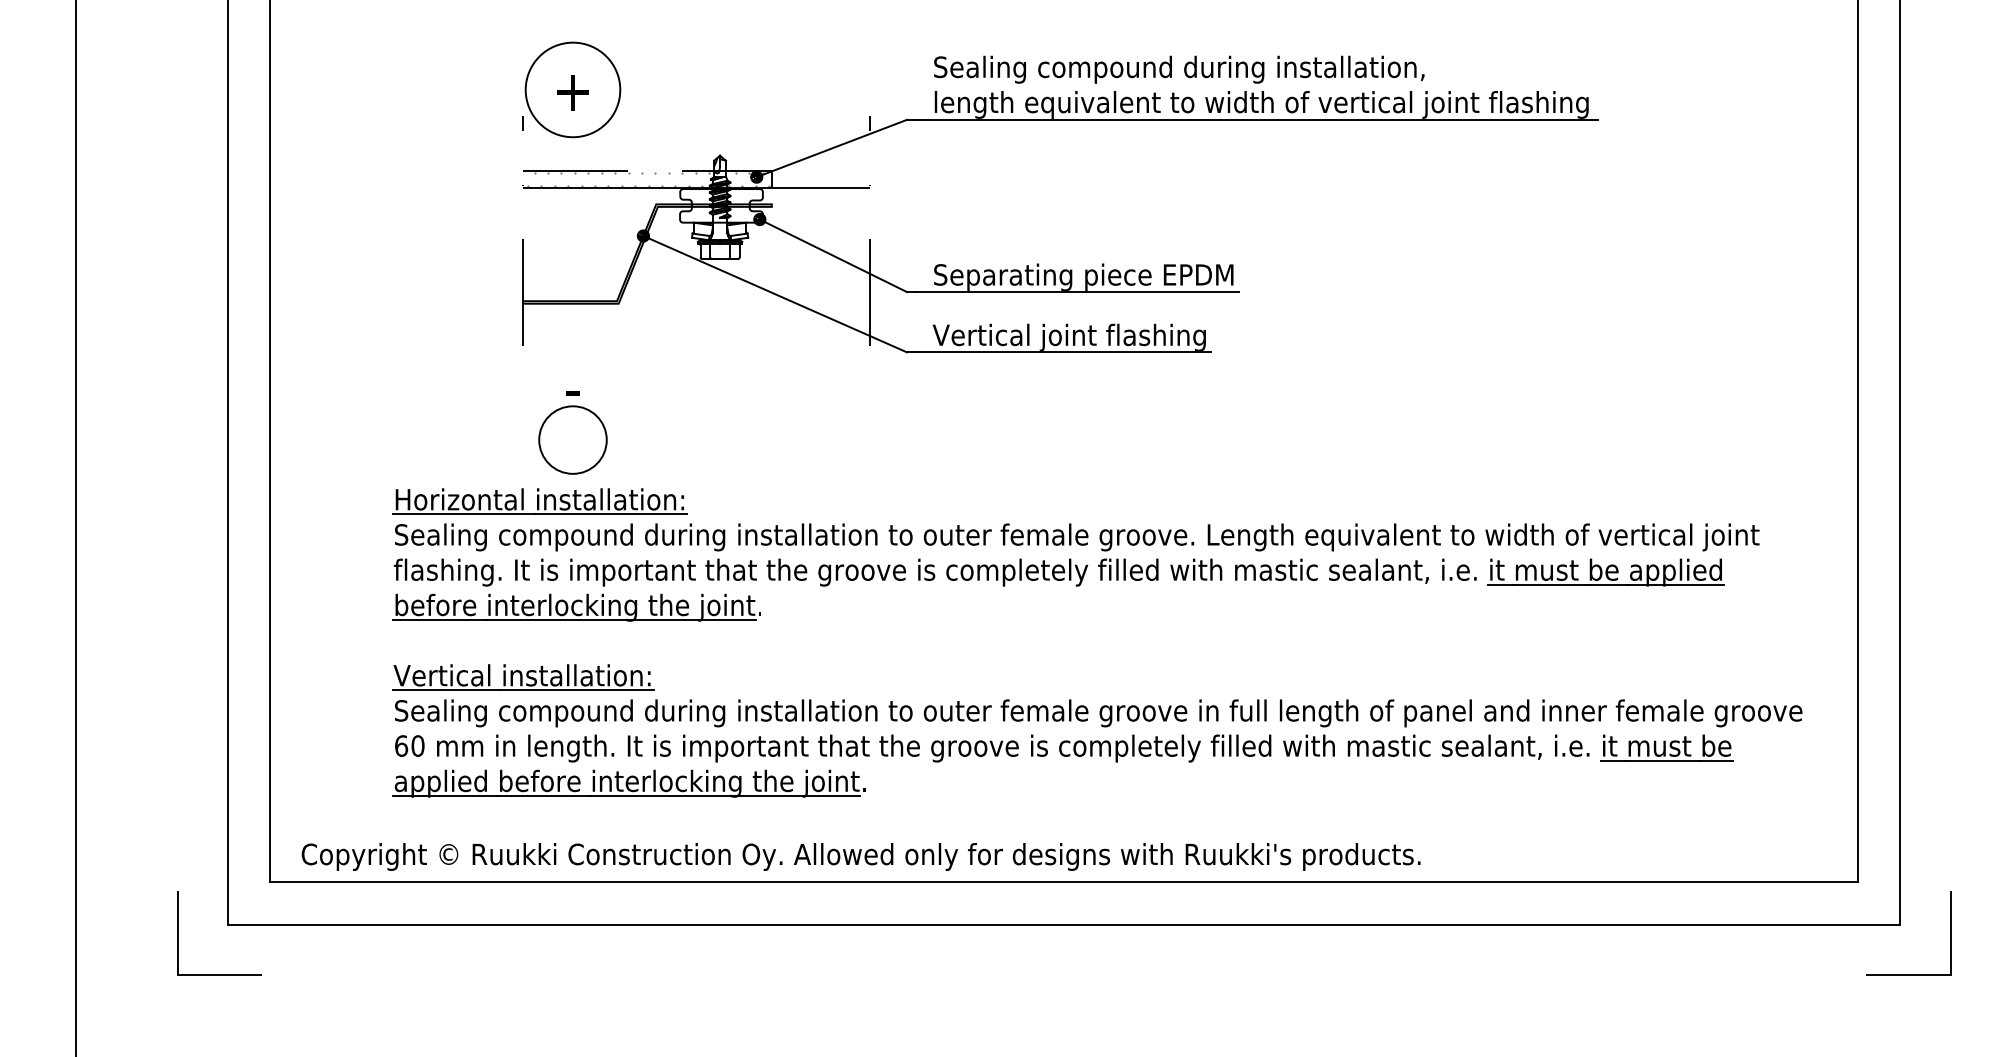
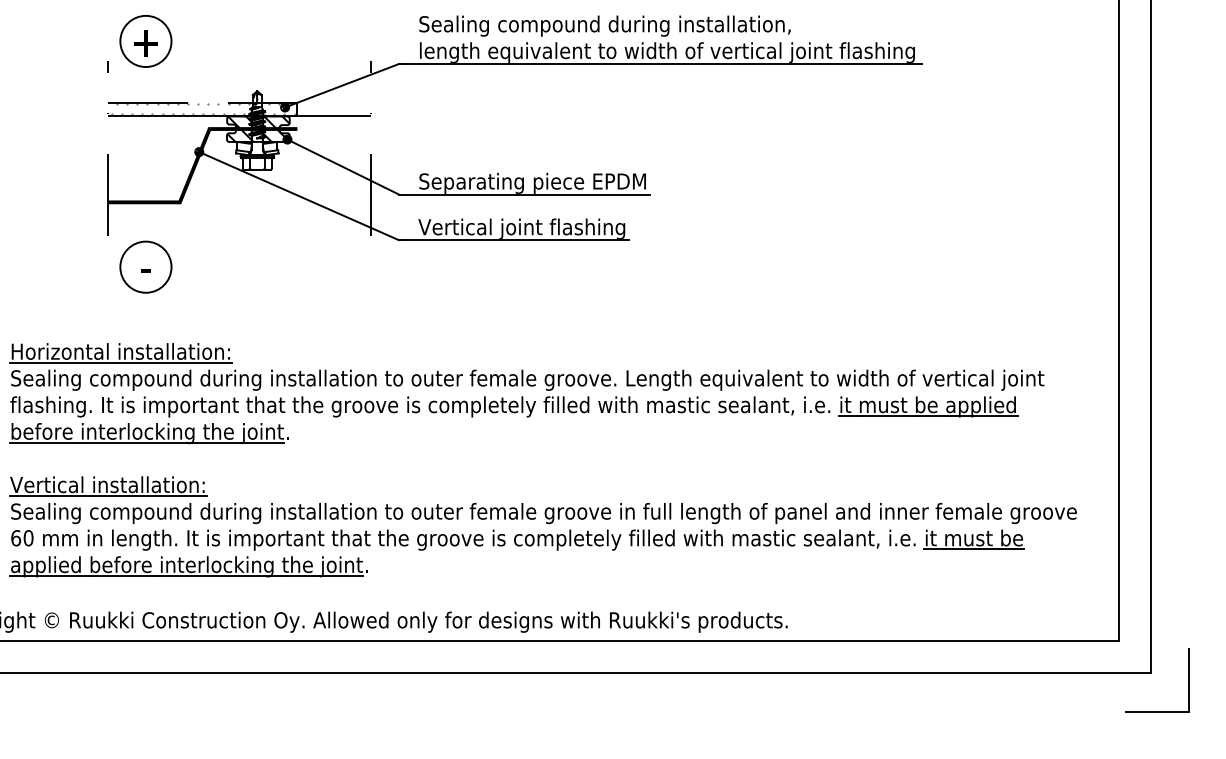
circle: (572, 89) -> (145, 41), size x0.71
hatch: (721, 205) -> (258, 128), added
circle: (572, 439) -> (145, 266), moved

